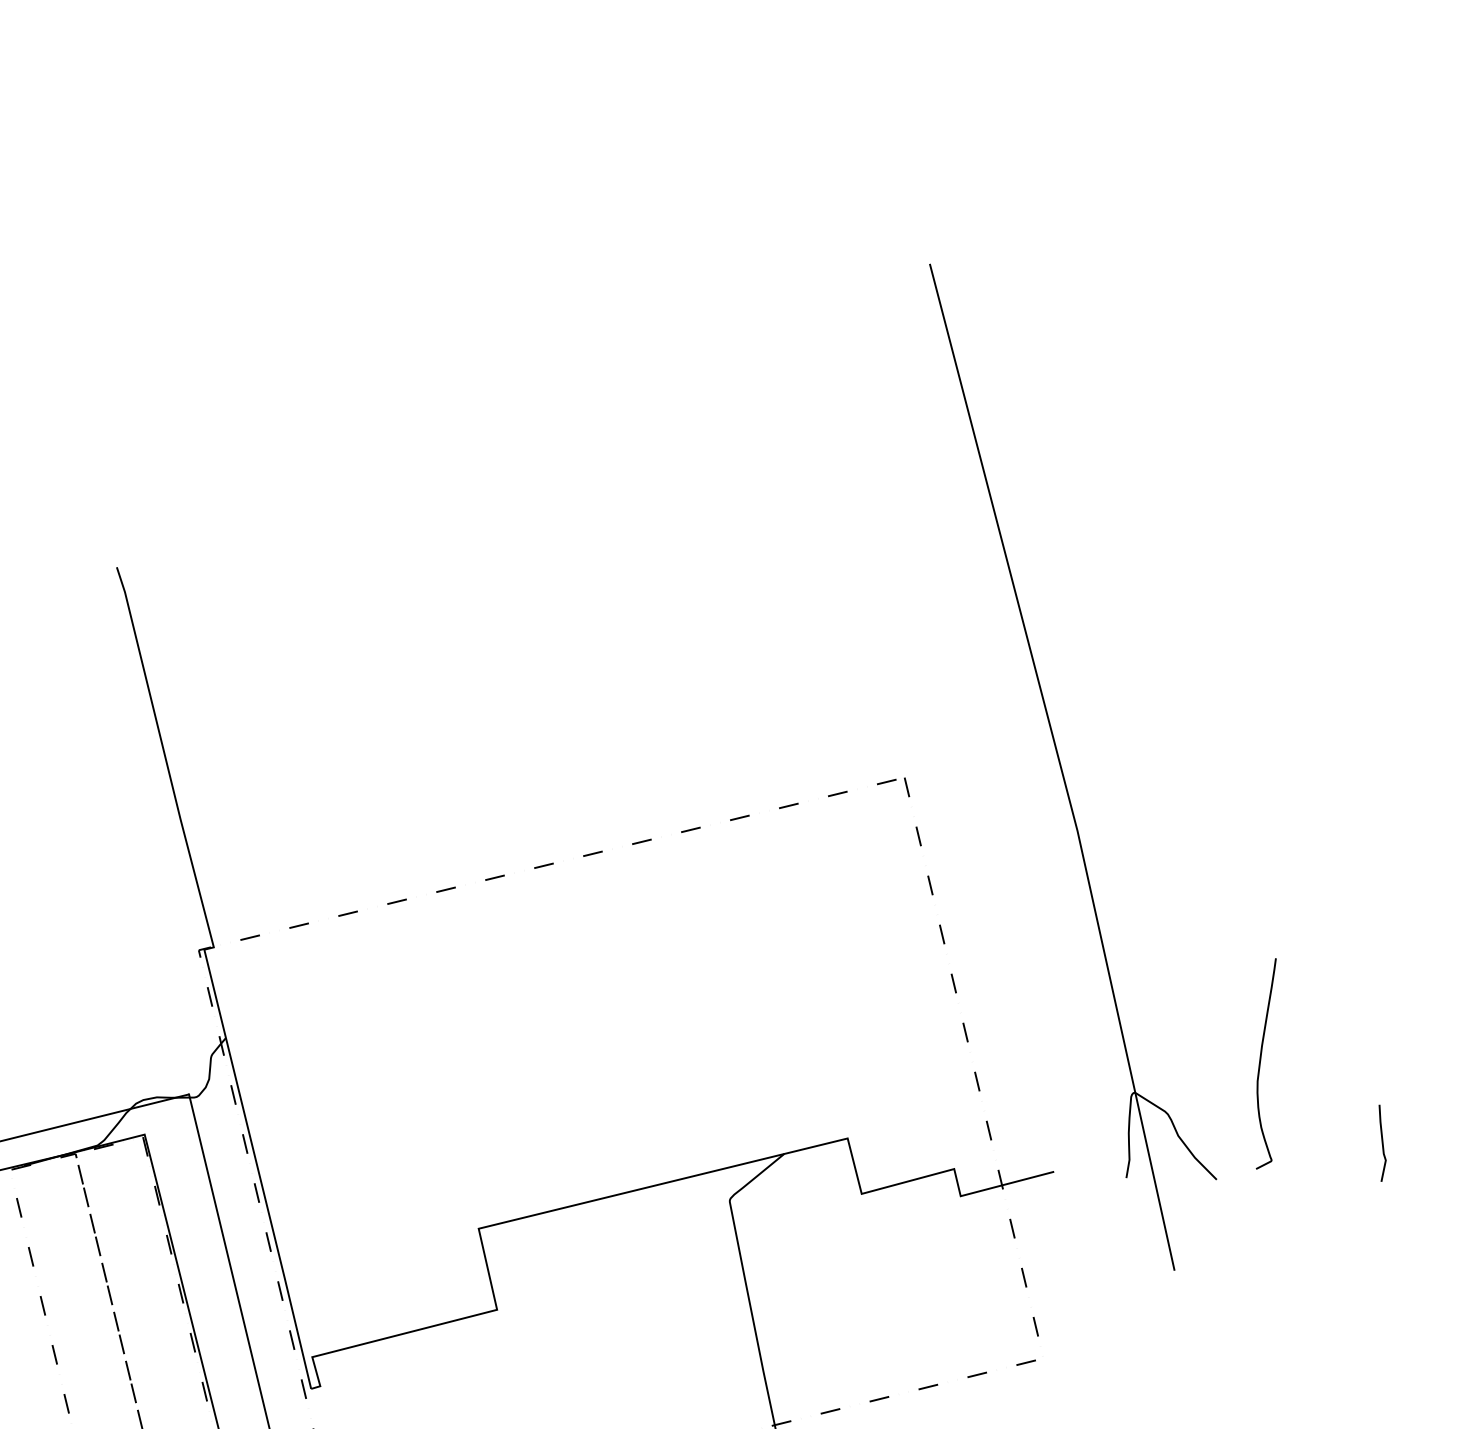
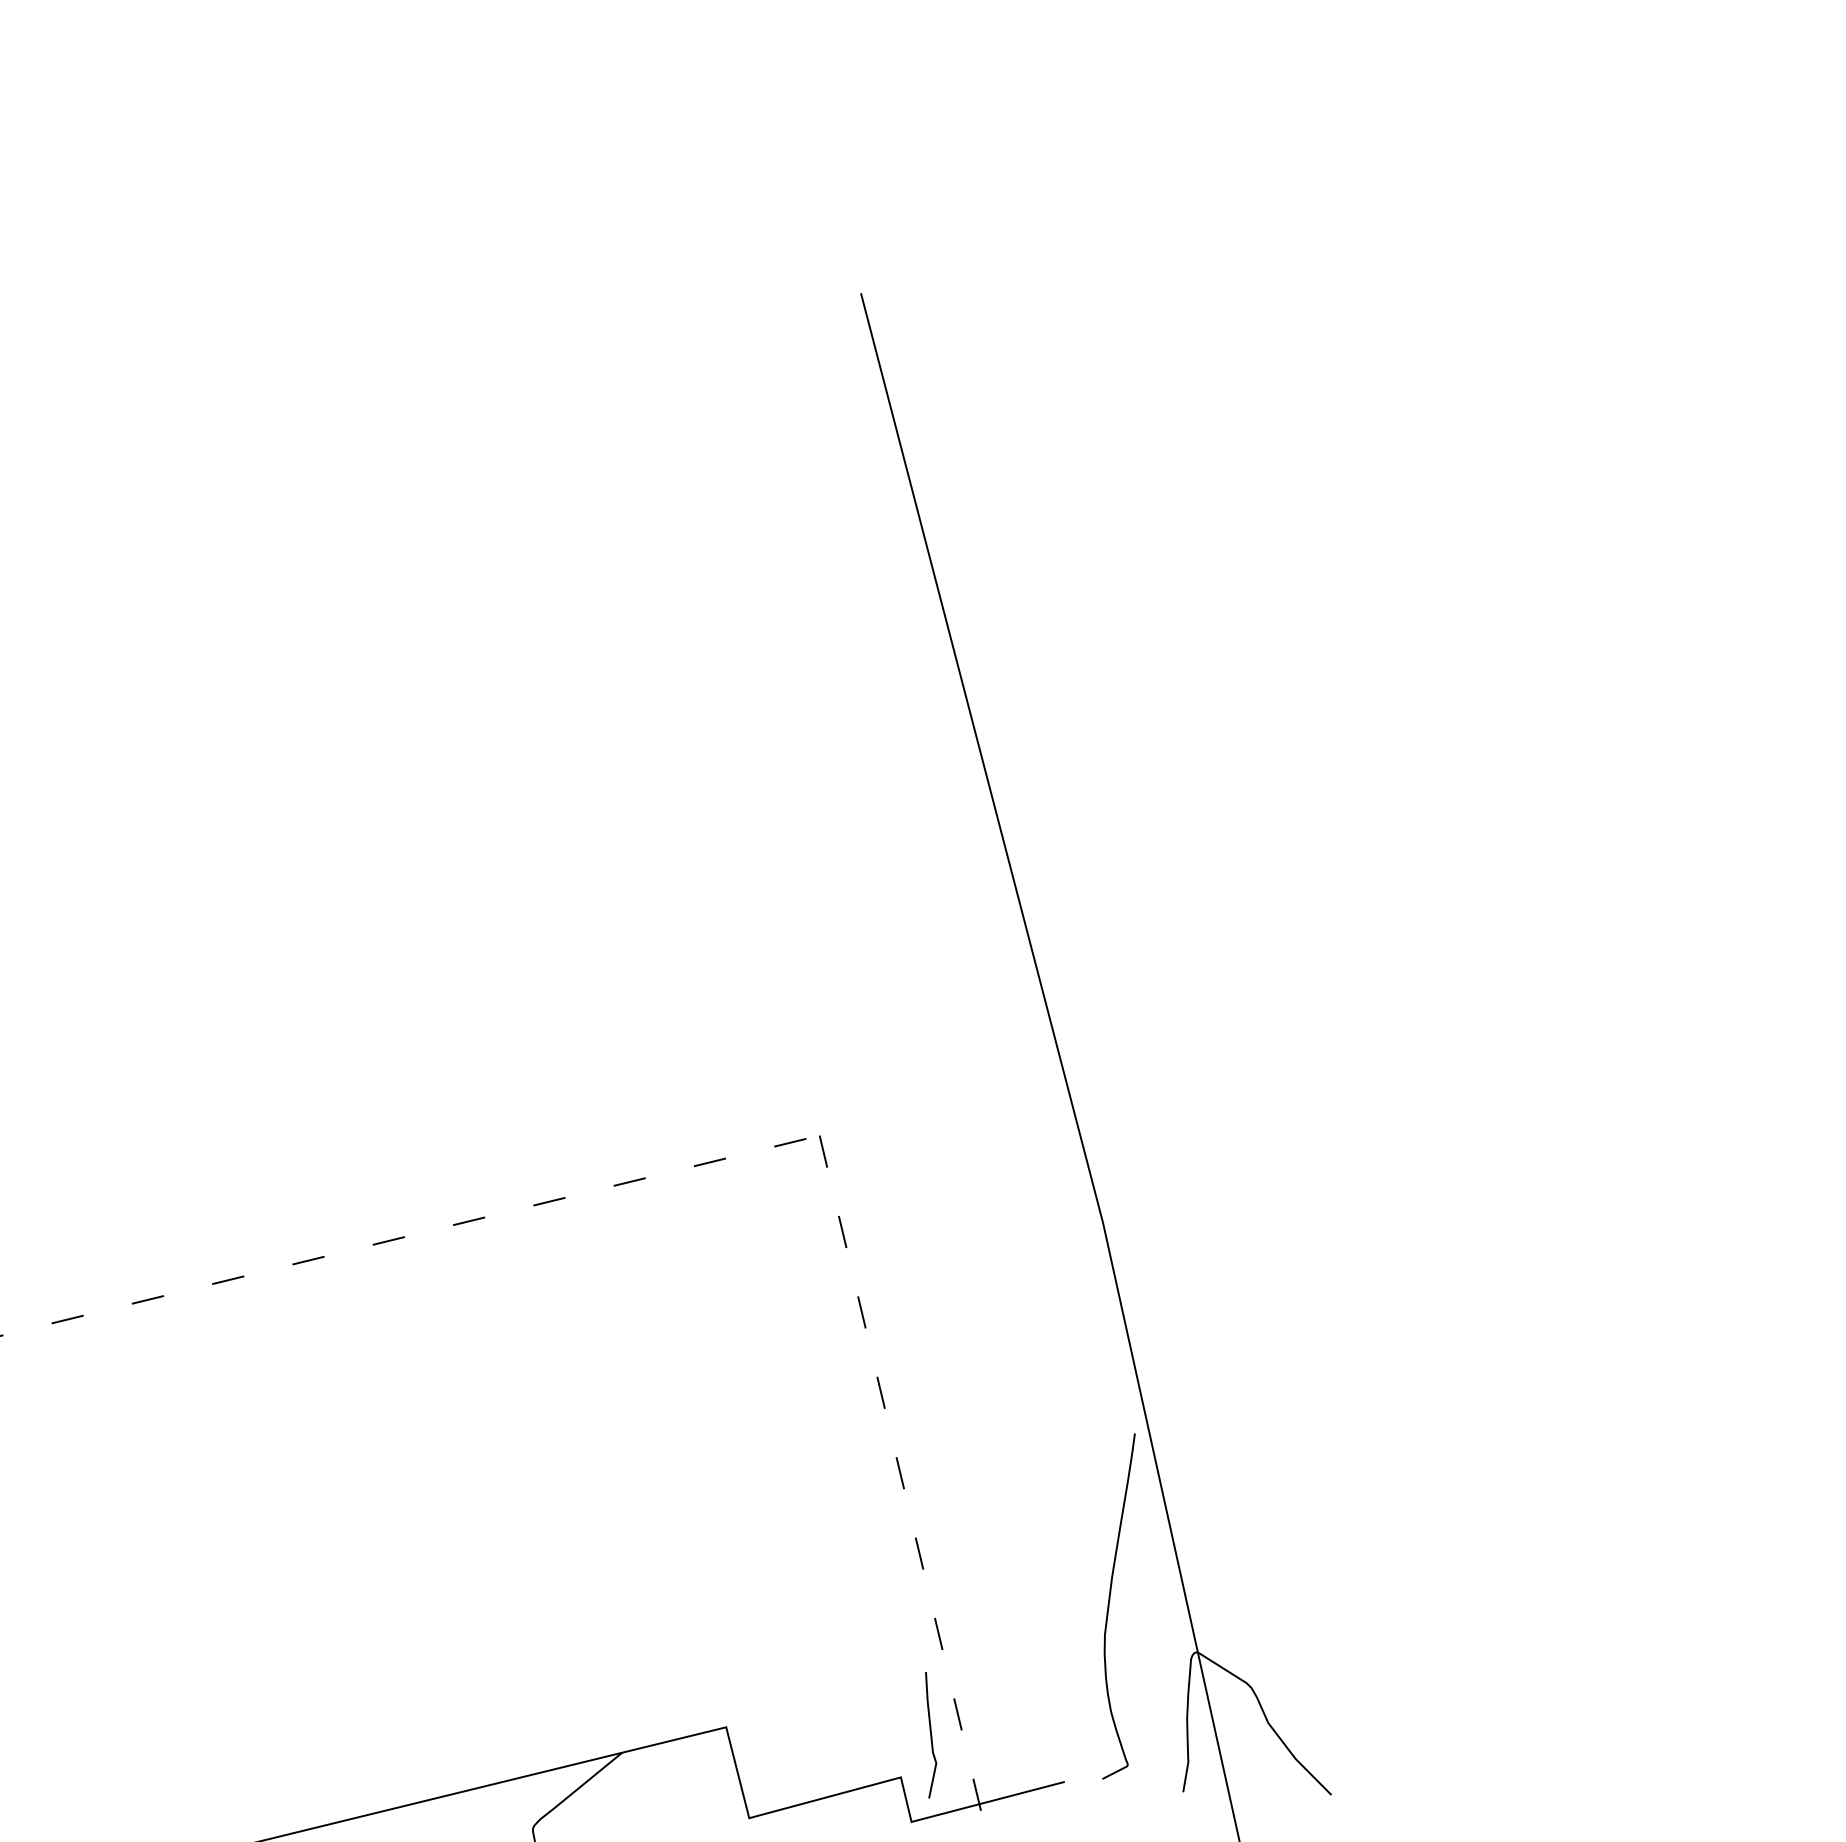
curve: (1261, 1060) -> (1111, 1601), moved
line: (1382, 1142) -> (930, 1733), moved

